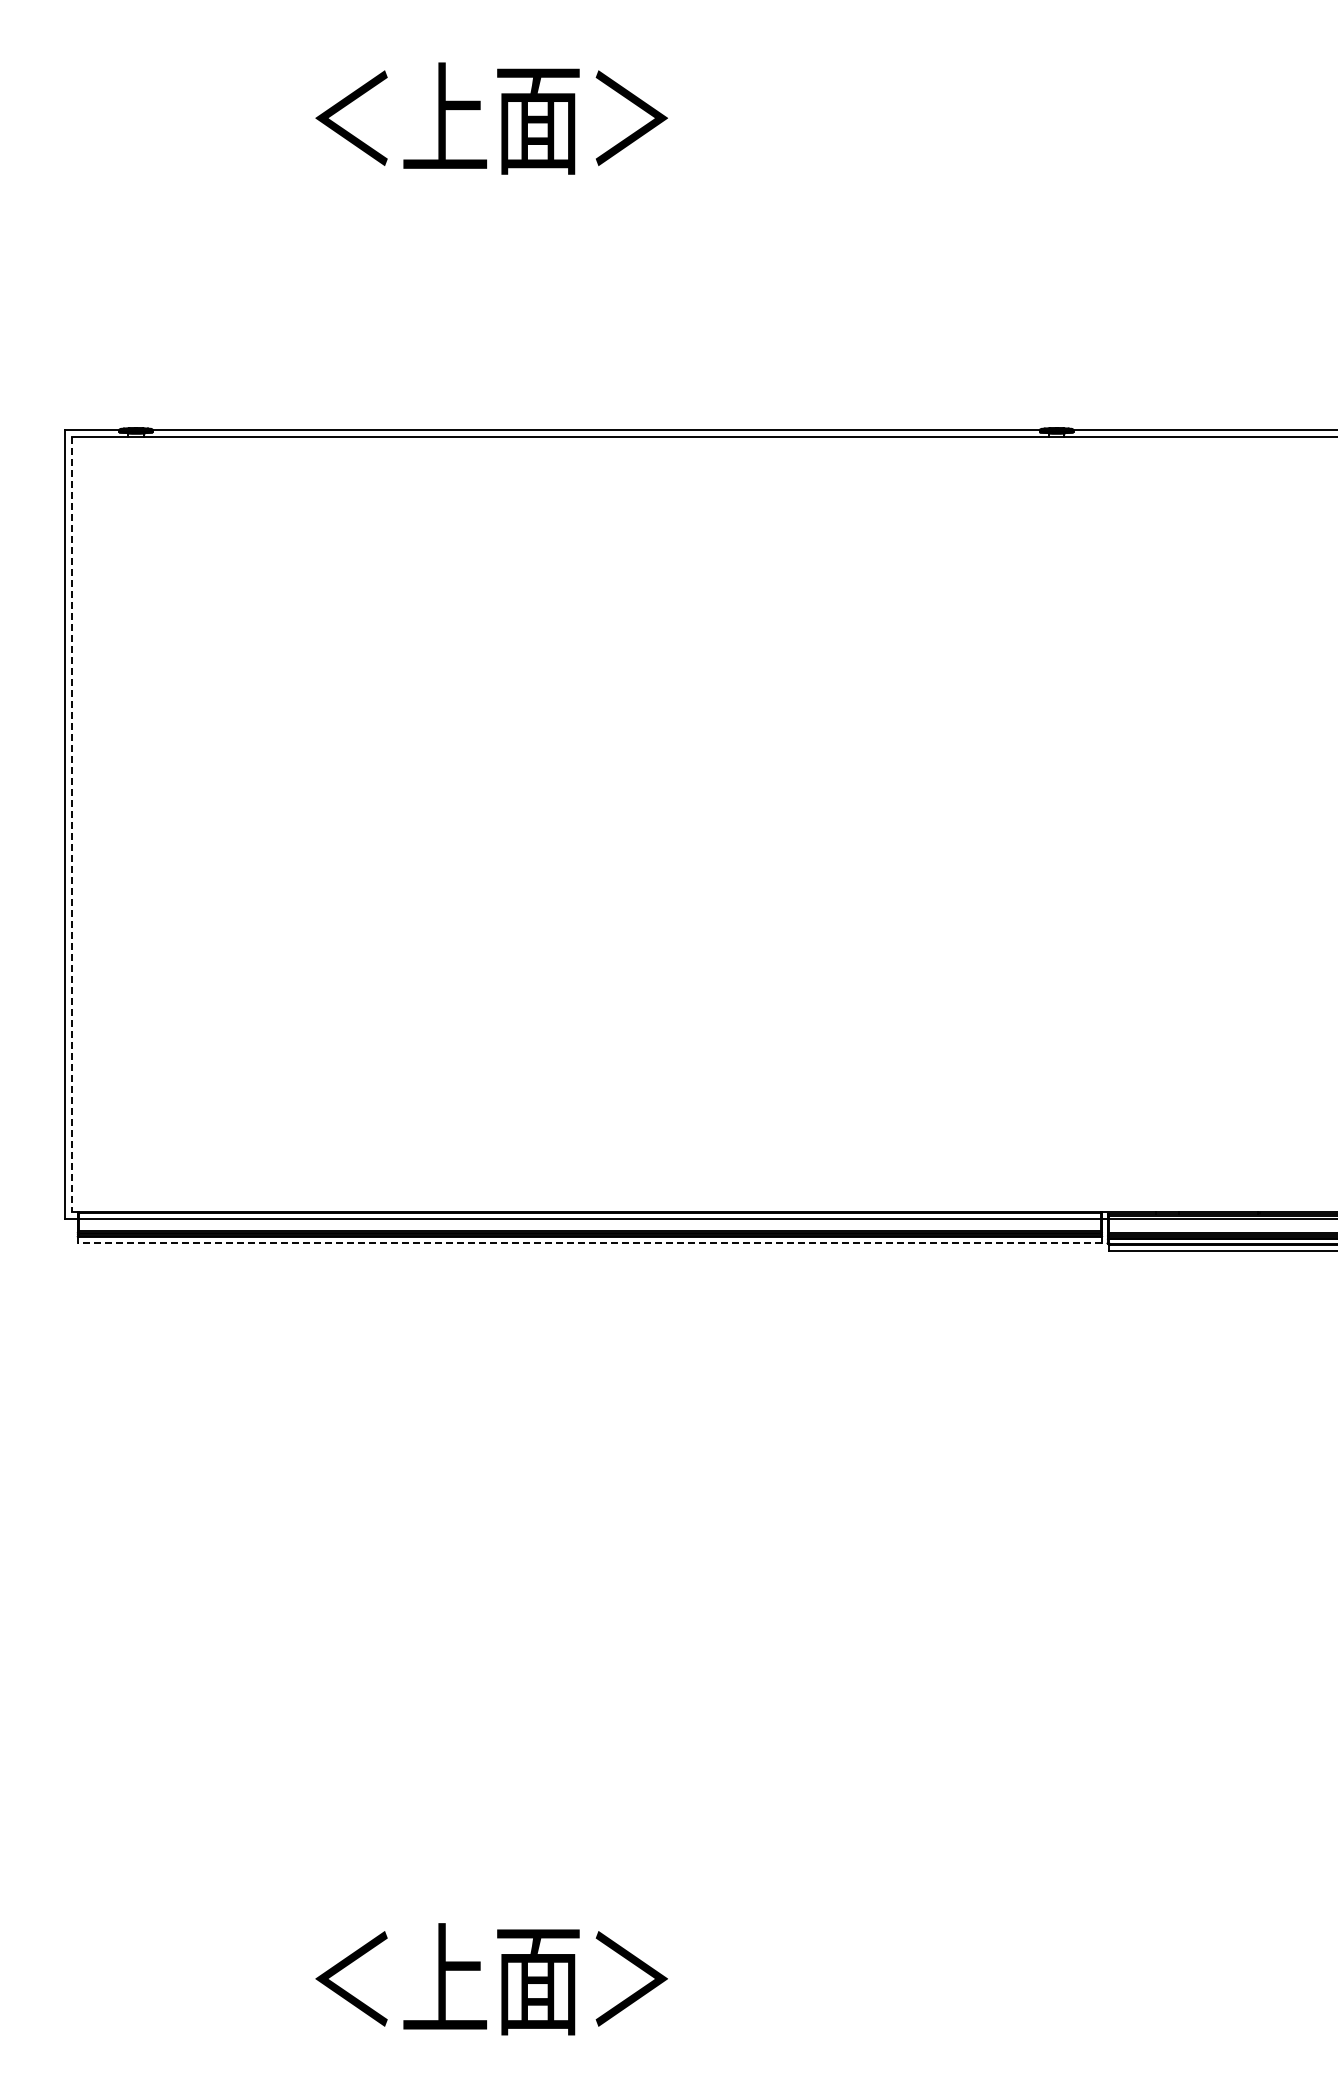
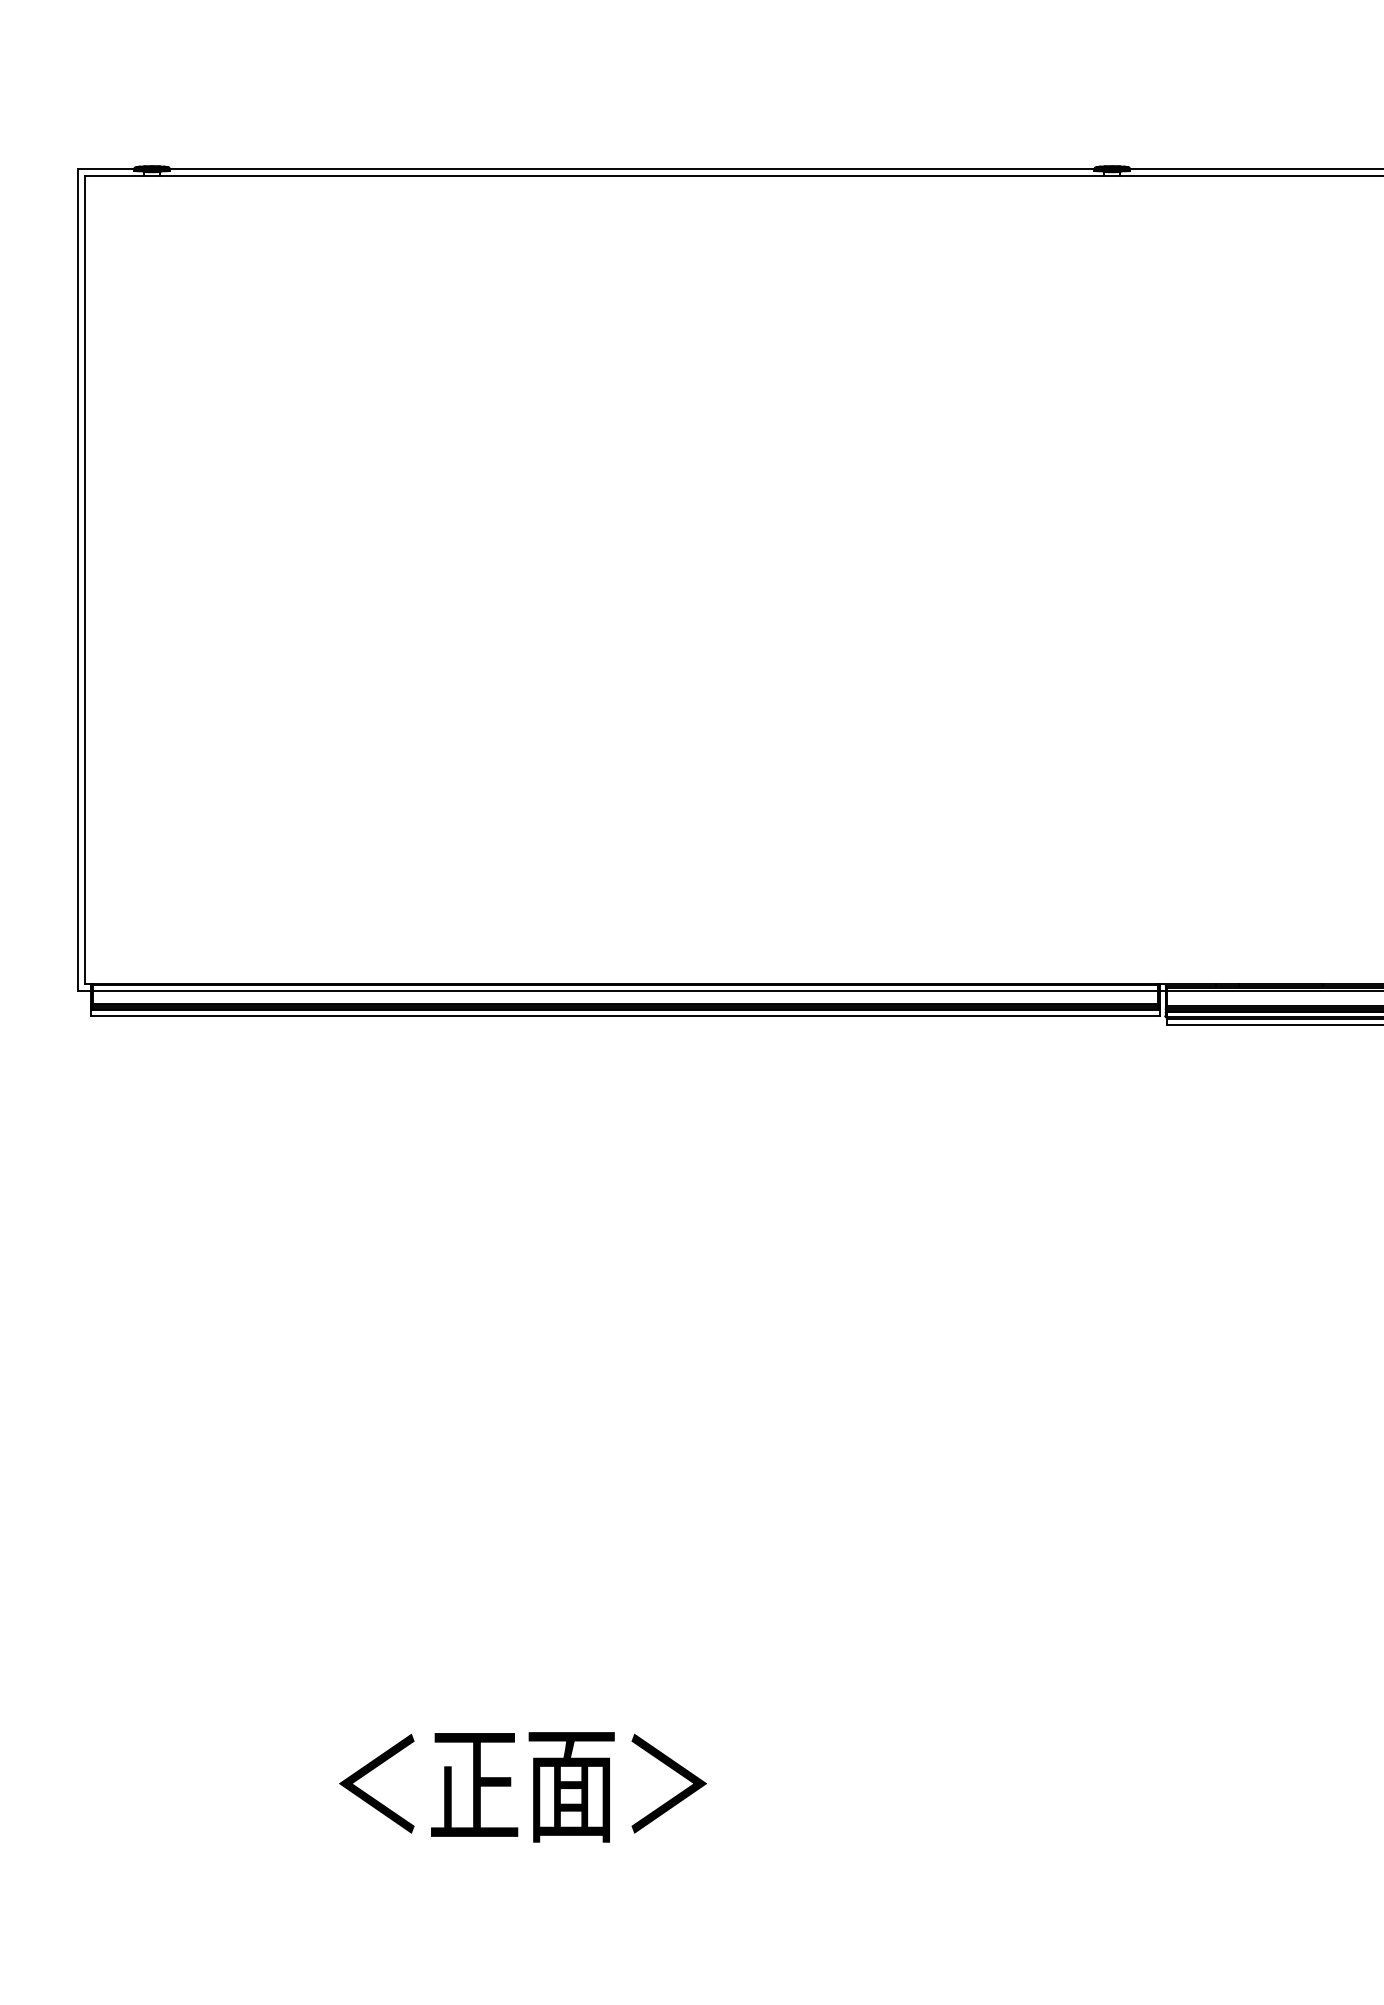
line: (71, 825) -> (84, 580), dashed -> solid
line: (589, 1242) -> (625, 1015), dashed -> solid
text: (444, 1976) -> (473, 1781), ＜上面＞ -> ＜正面＞

